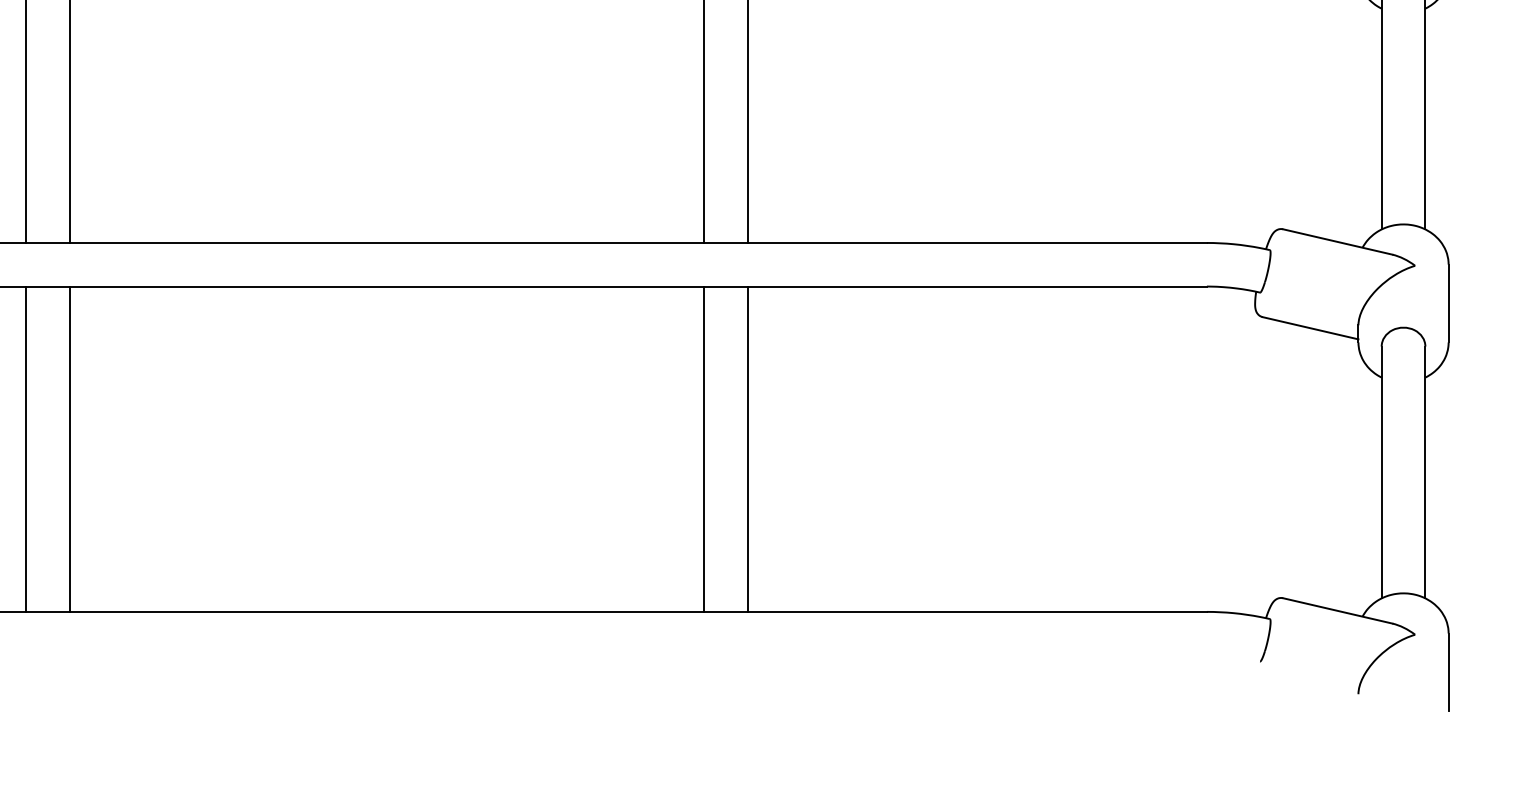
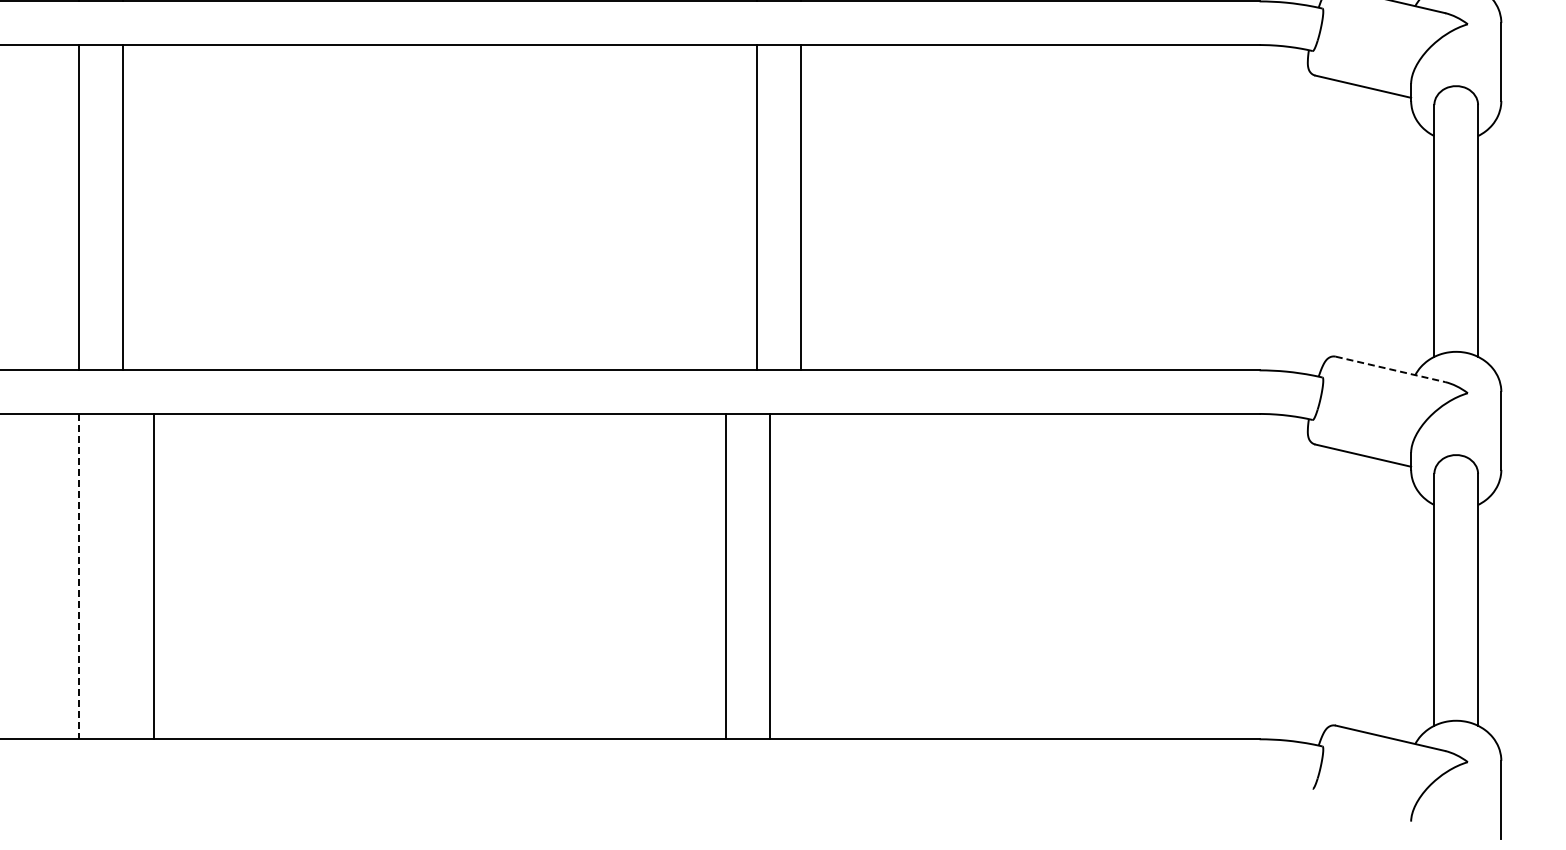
line: (1337, 242) -> (1390, 369), solid -> dashed
line: (26, 449) -> (79, 576), solid -> dashed
line: (69, 449) -> (153, 576), moved
line: (703, 449) -> (725, 576), moved
line: (747, 449) -> (769, 576), moved

